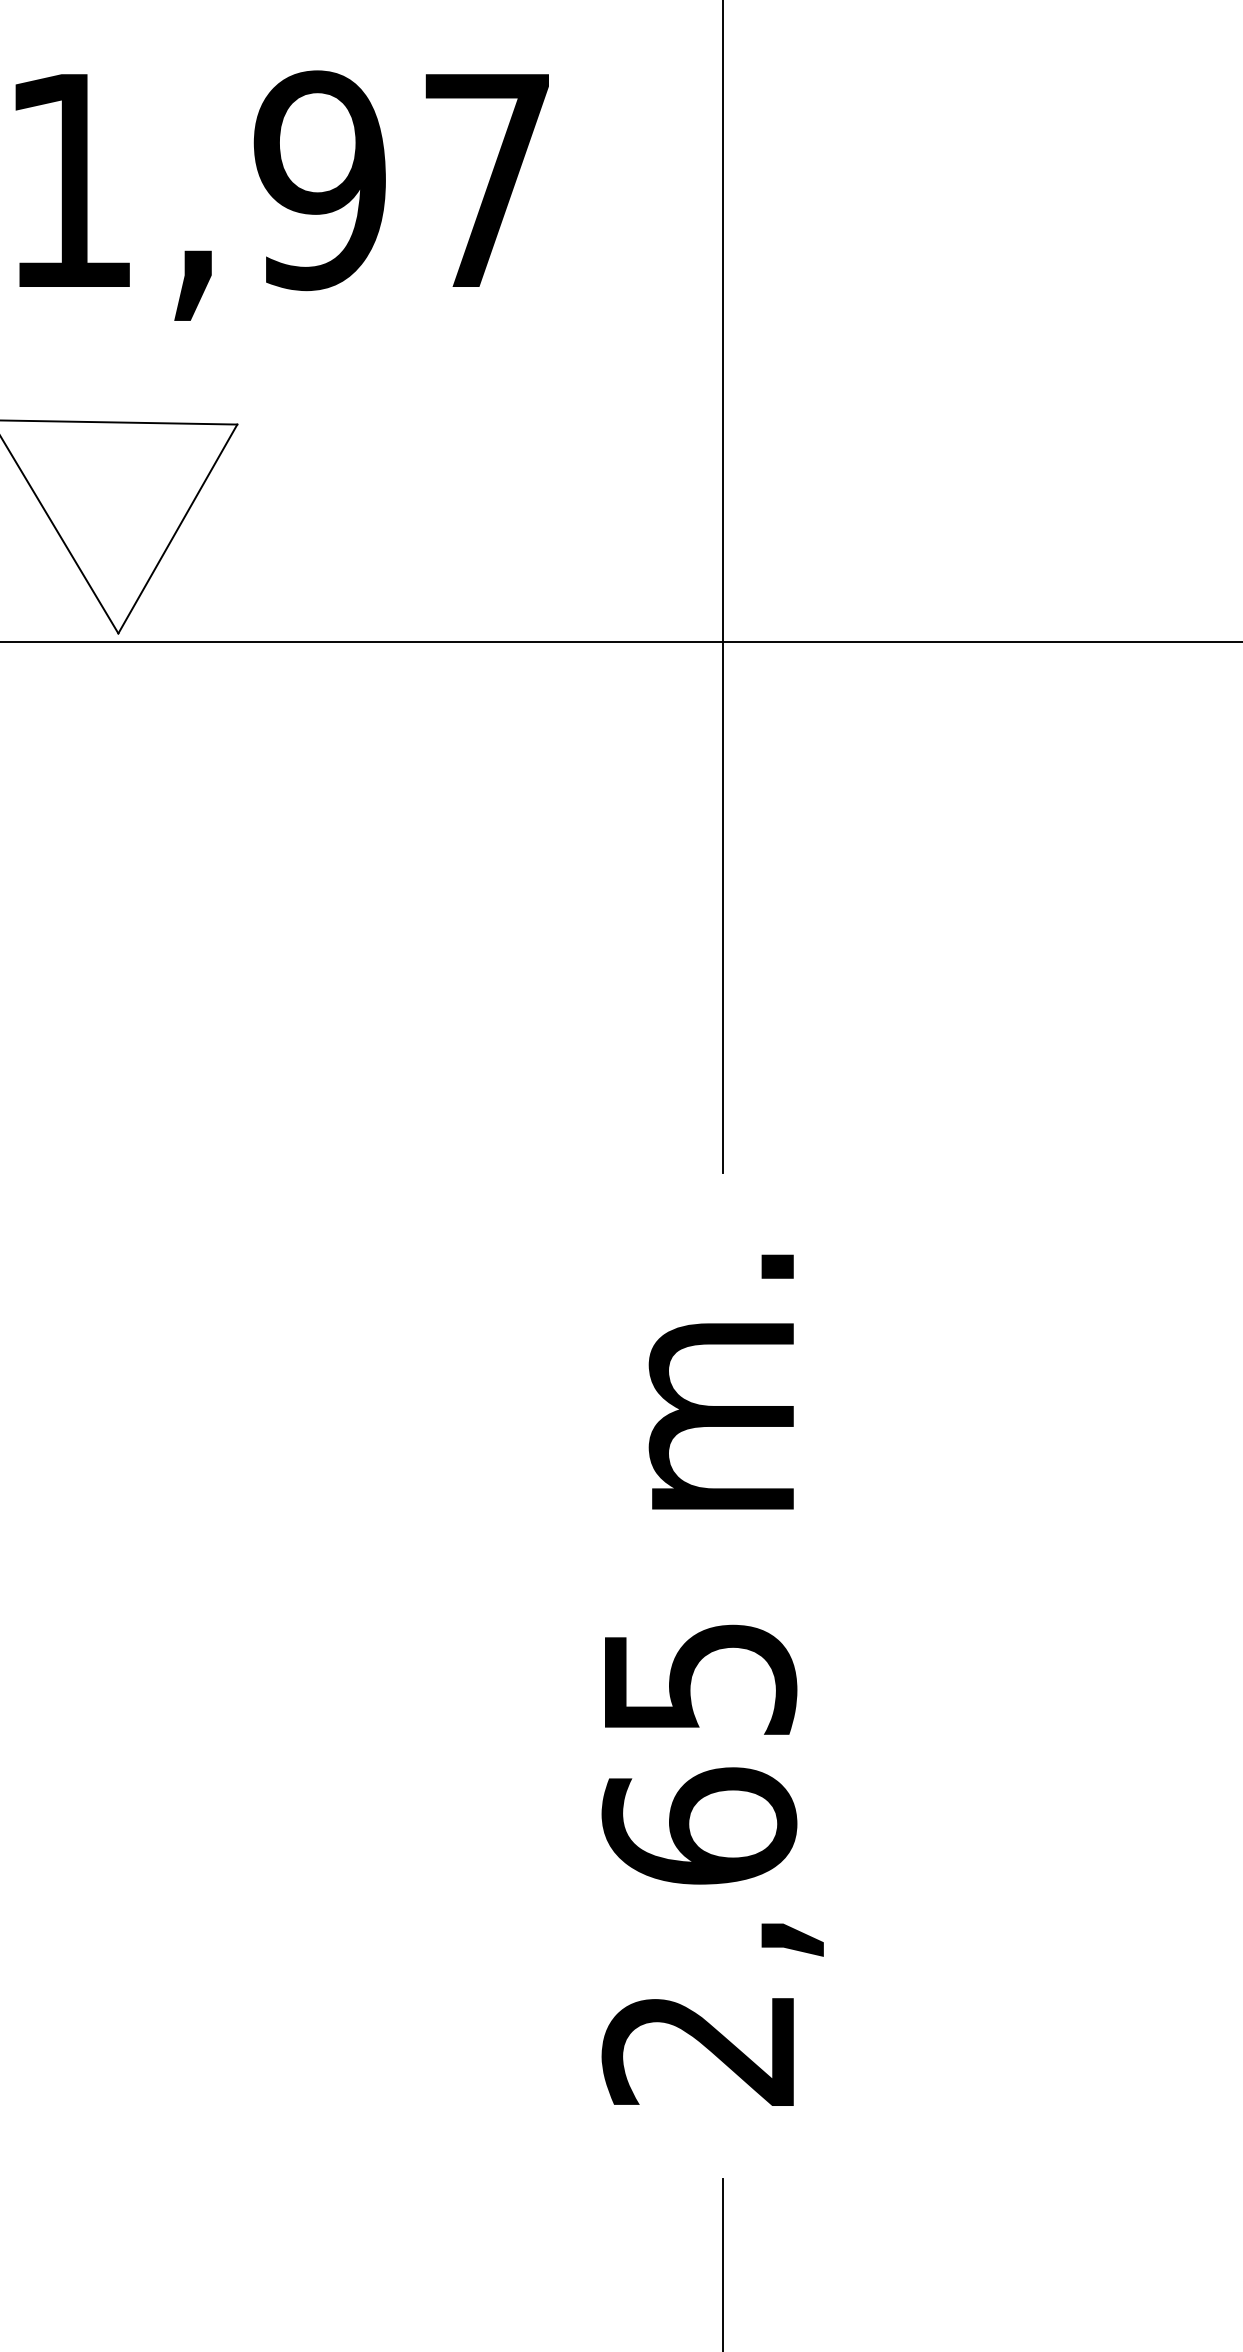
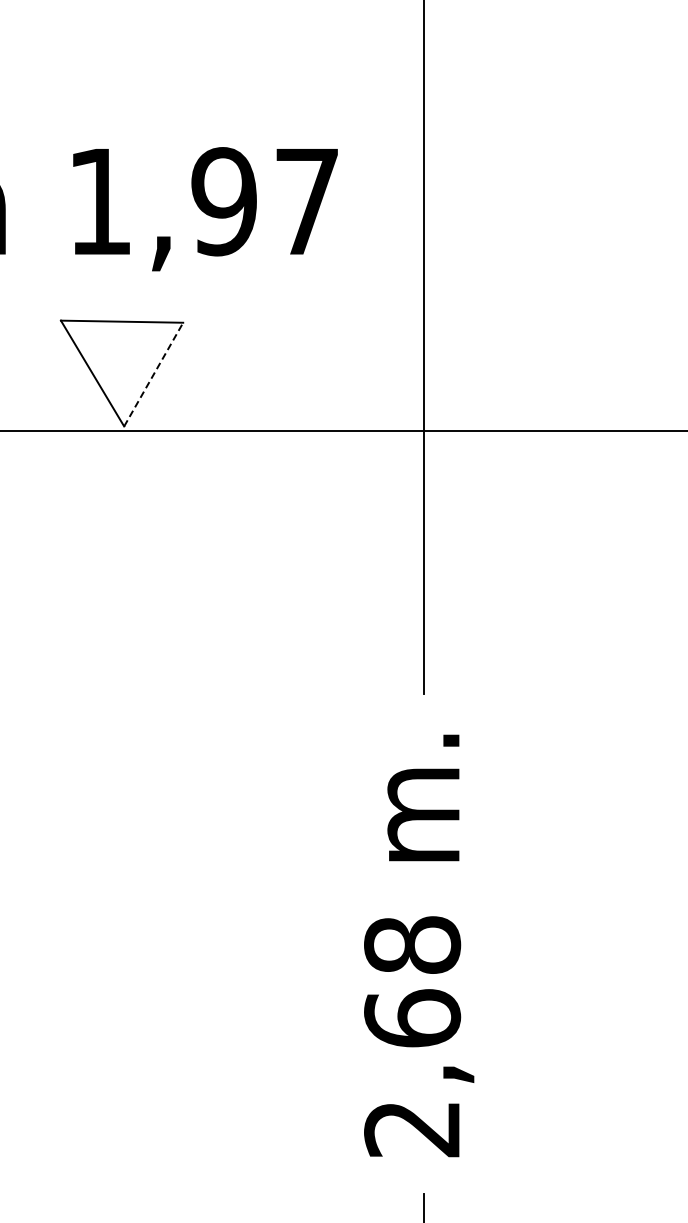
line: (177, 528) -> (153, 374), solid -> dashed
text: (699, 1677) -> (412, 944), 2,65 -> 2,68

